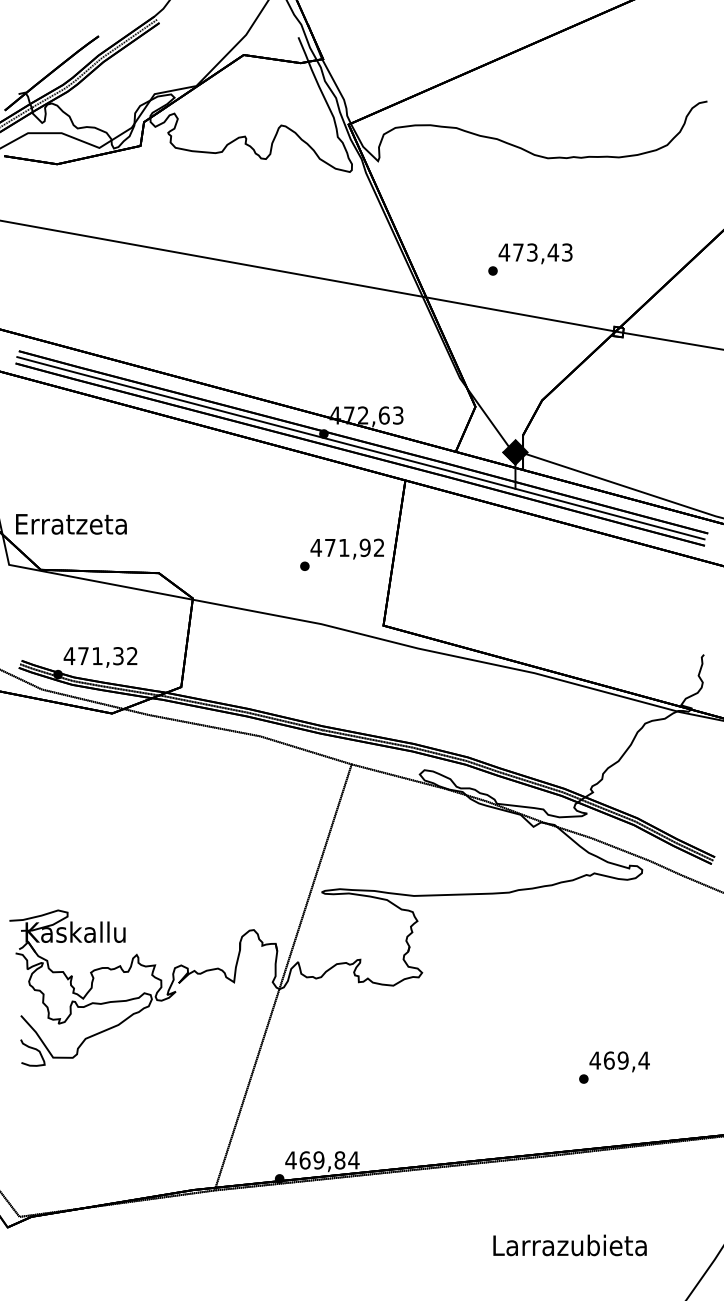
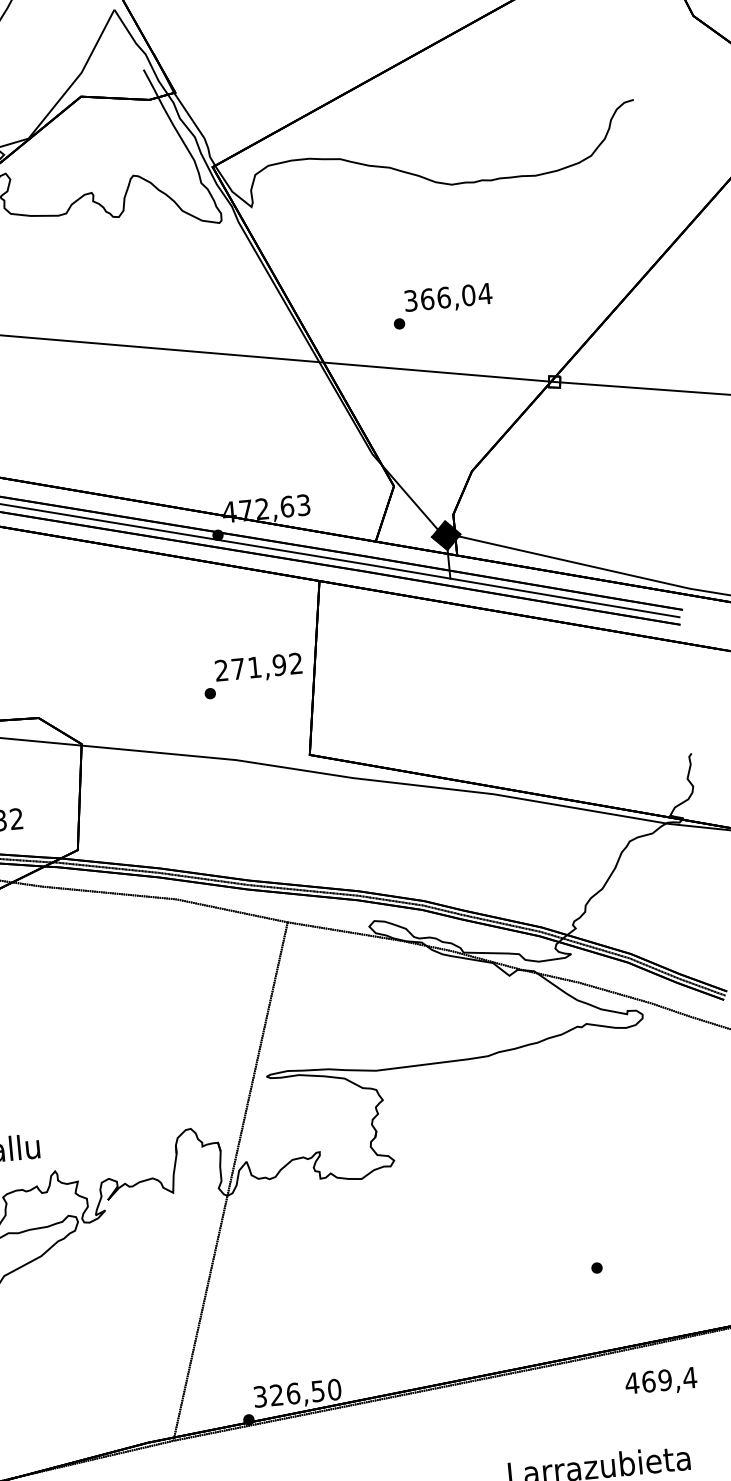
text: (535, 252) -> (447, 297), 473,43 -> 366,04
text: (316, 547) -> (221, 670), 471,92 -> 271,92
text: (619, 1061) -> (660, 1381), moved
text: (322, 1160) -> (297, 1393), 469,84 -> 326,50

